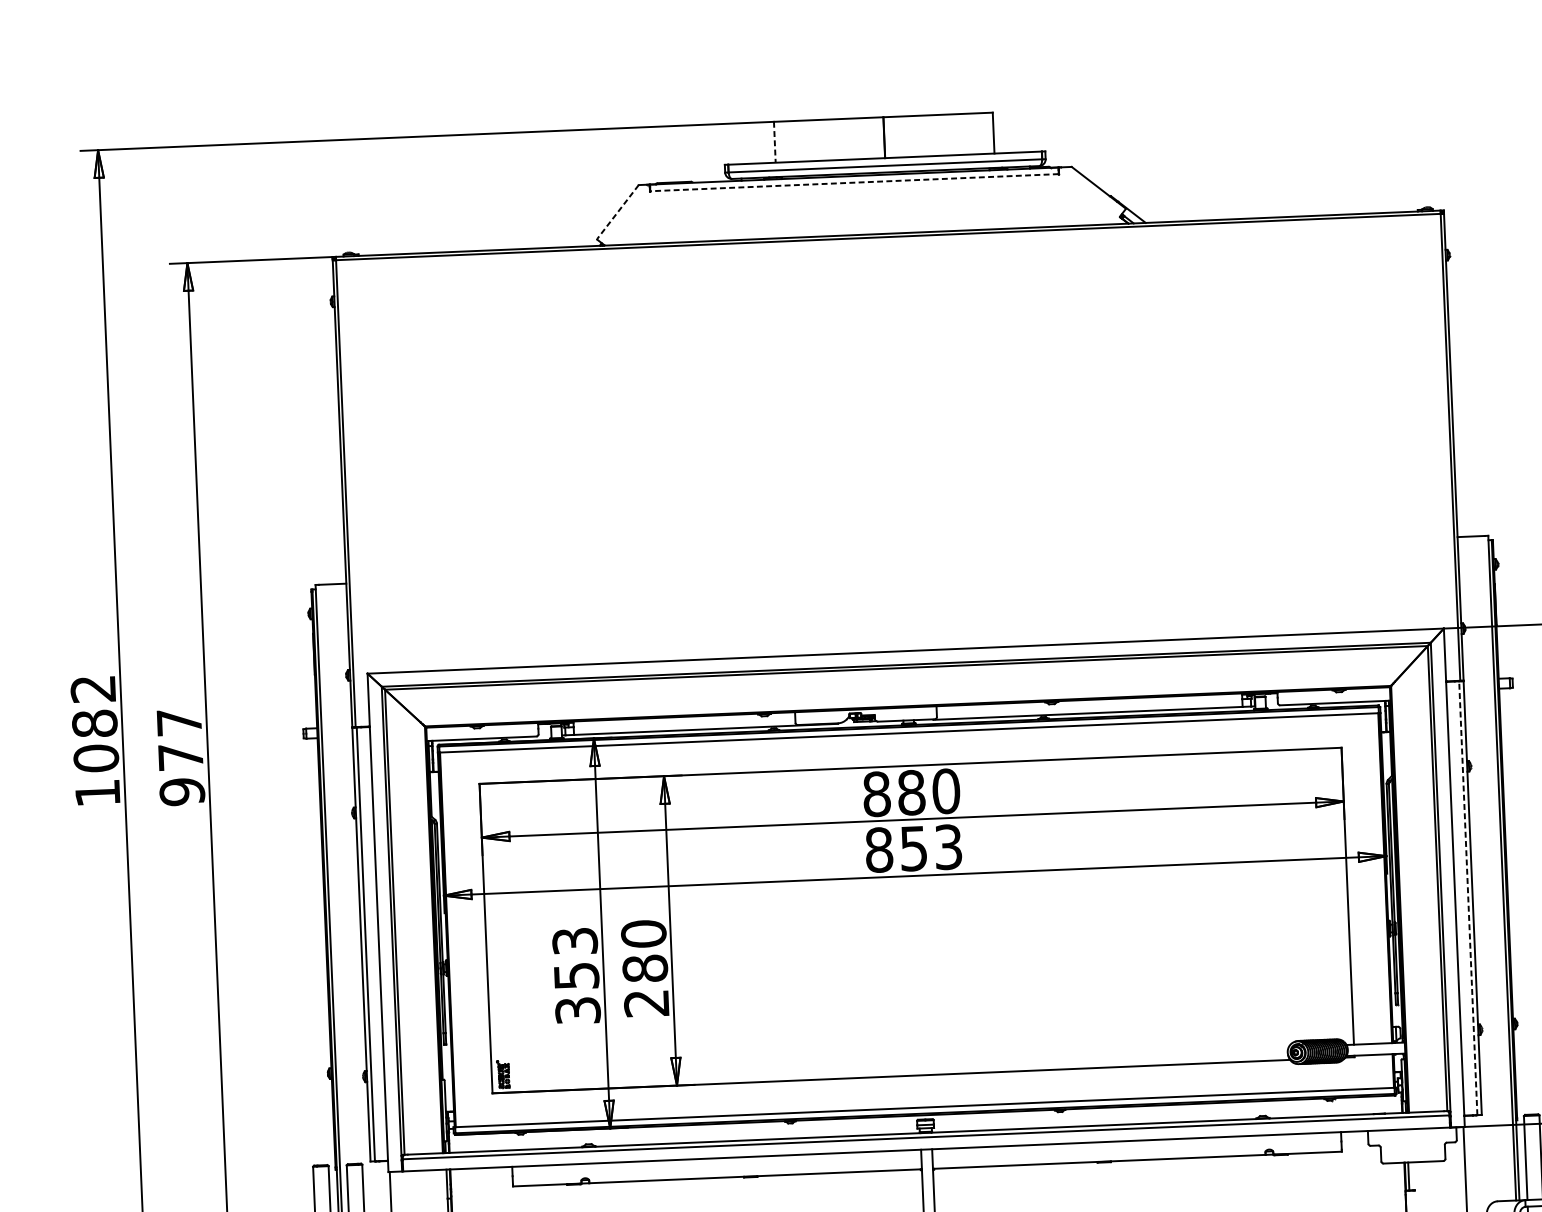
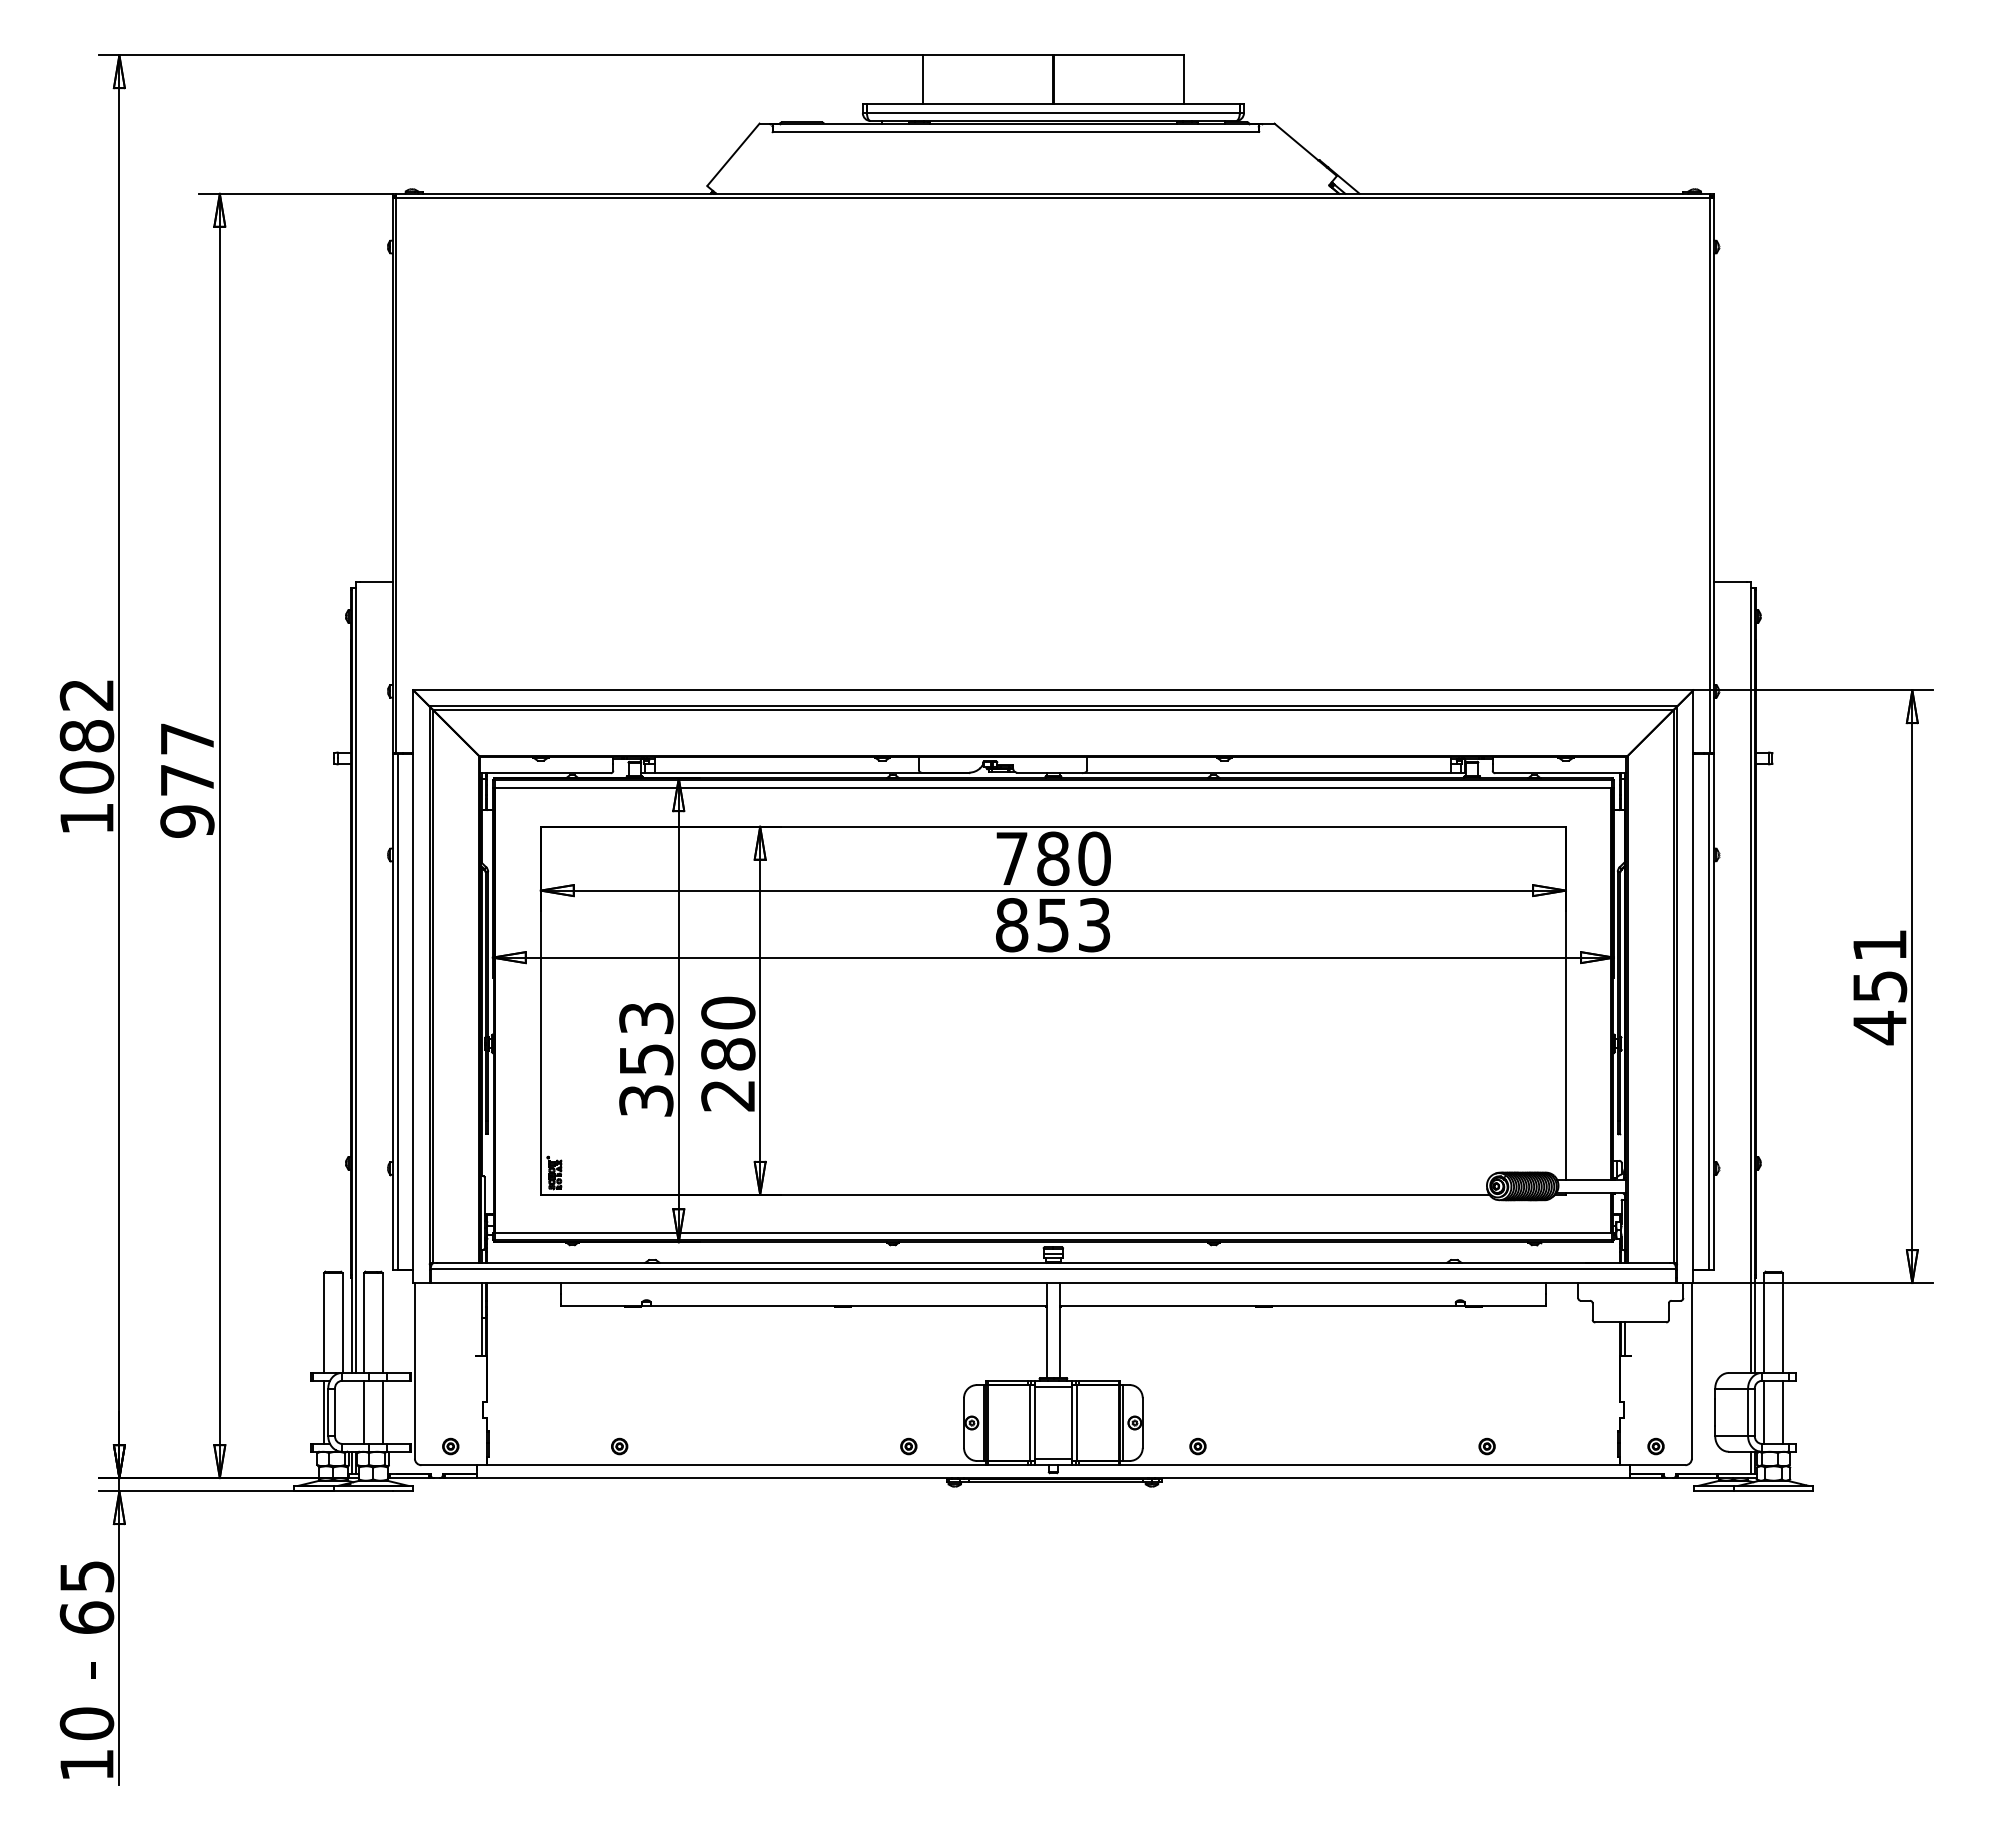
line: (775, 143) -> (923, 80), dashed -> solid
line: (854, 182) -> (1015, 131), dashed -> solid
line: (617, 211) -> (733, 154), dashed -> solid
text: (877, 794) -> (1012, 858), 880 -> 780
line: (1468, 898) -> (1709, 1011), dashed -> solid

